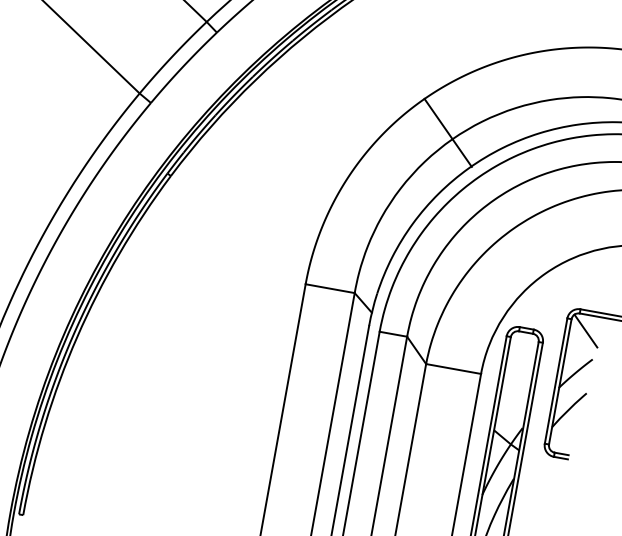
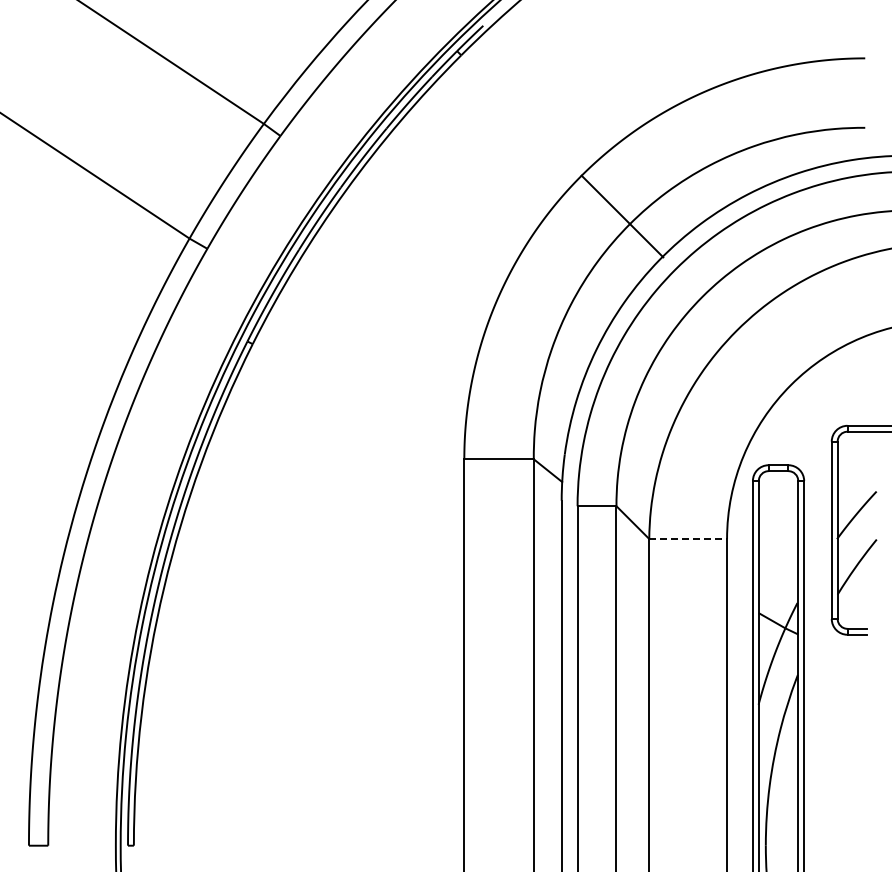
line: (585, 331) -> (859, 454), removed
line: (453, 369) -> (688, 539), solid -> dashed

